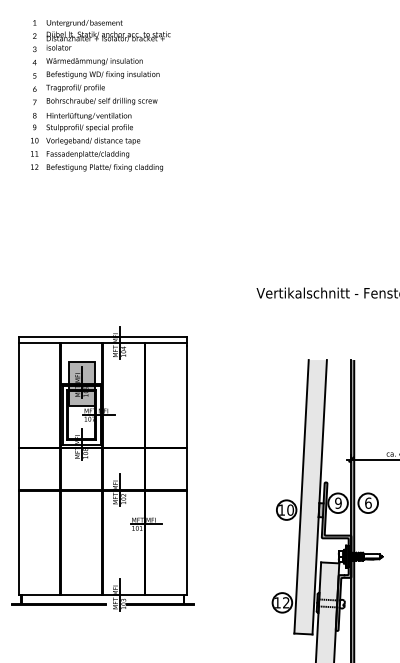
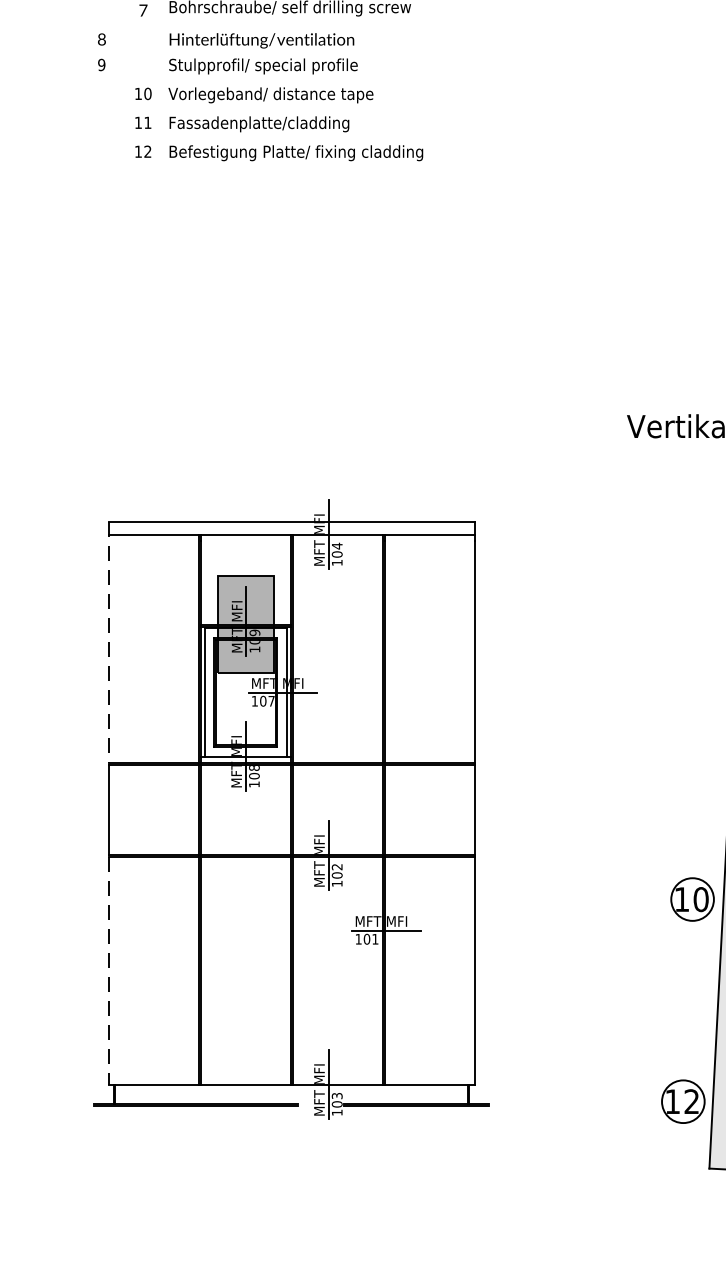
text: (34, 121) -> (101, 52), moved
line: (18, 392) -> (107, 643), solid -> dashed
line: (18, 543) -> (107, 972), solid -> dashed

